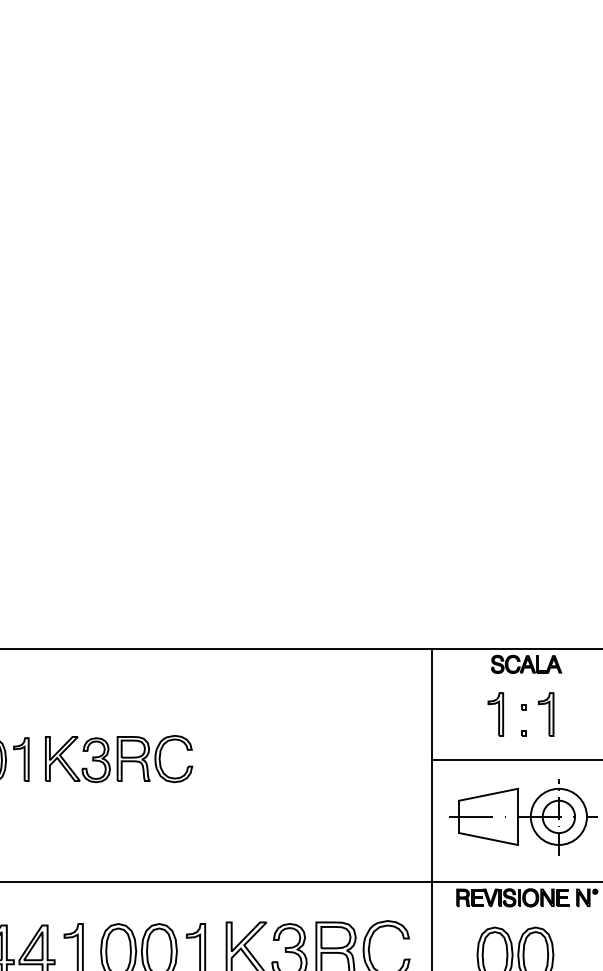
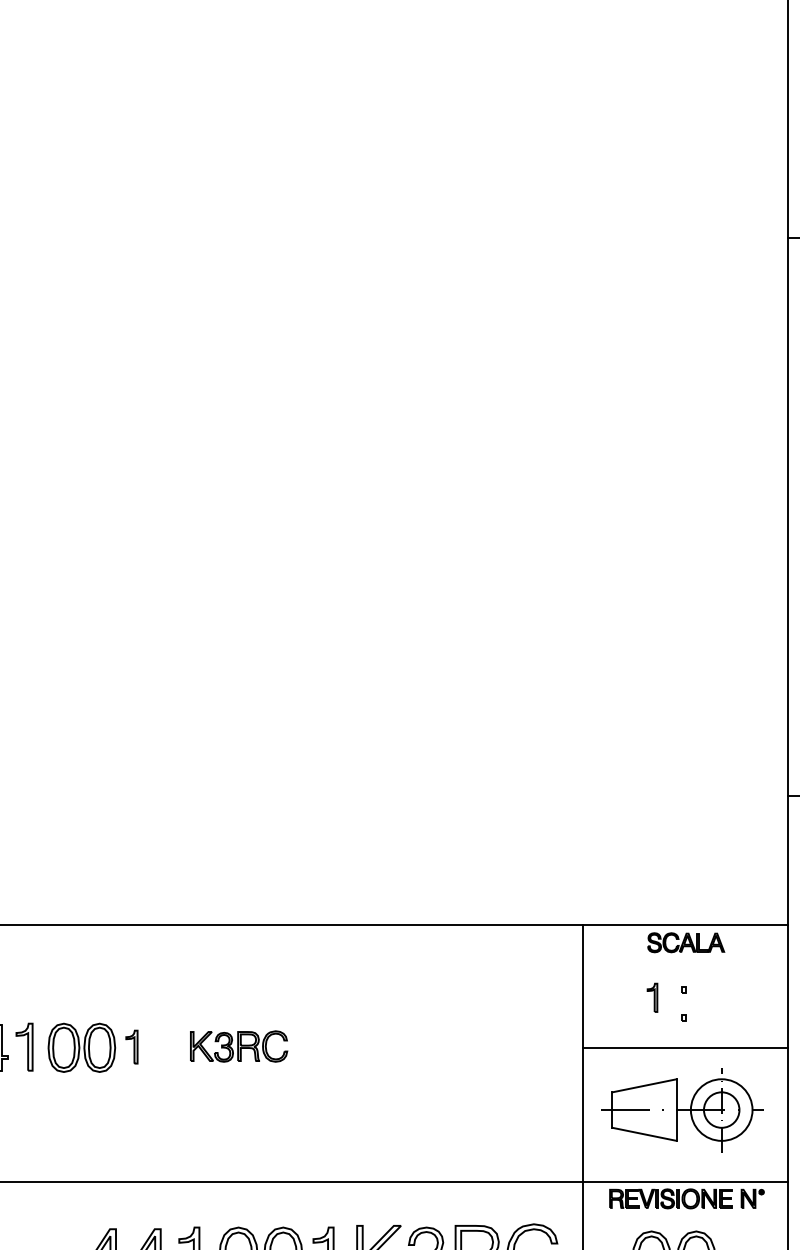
part: (495, 714) -> (652, 997), size x0.6
part: (545, 714) -> (707, 997), removed
part: (20, 758) -> (131, 1046), size x0.7
part: (118, 758) -> (238, 1046), size x0.6

